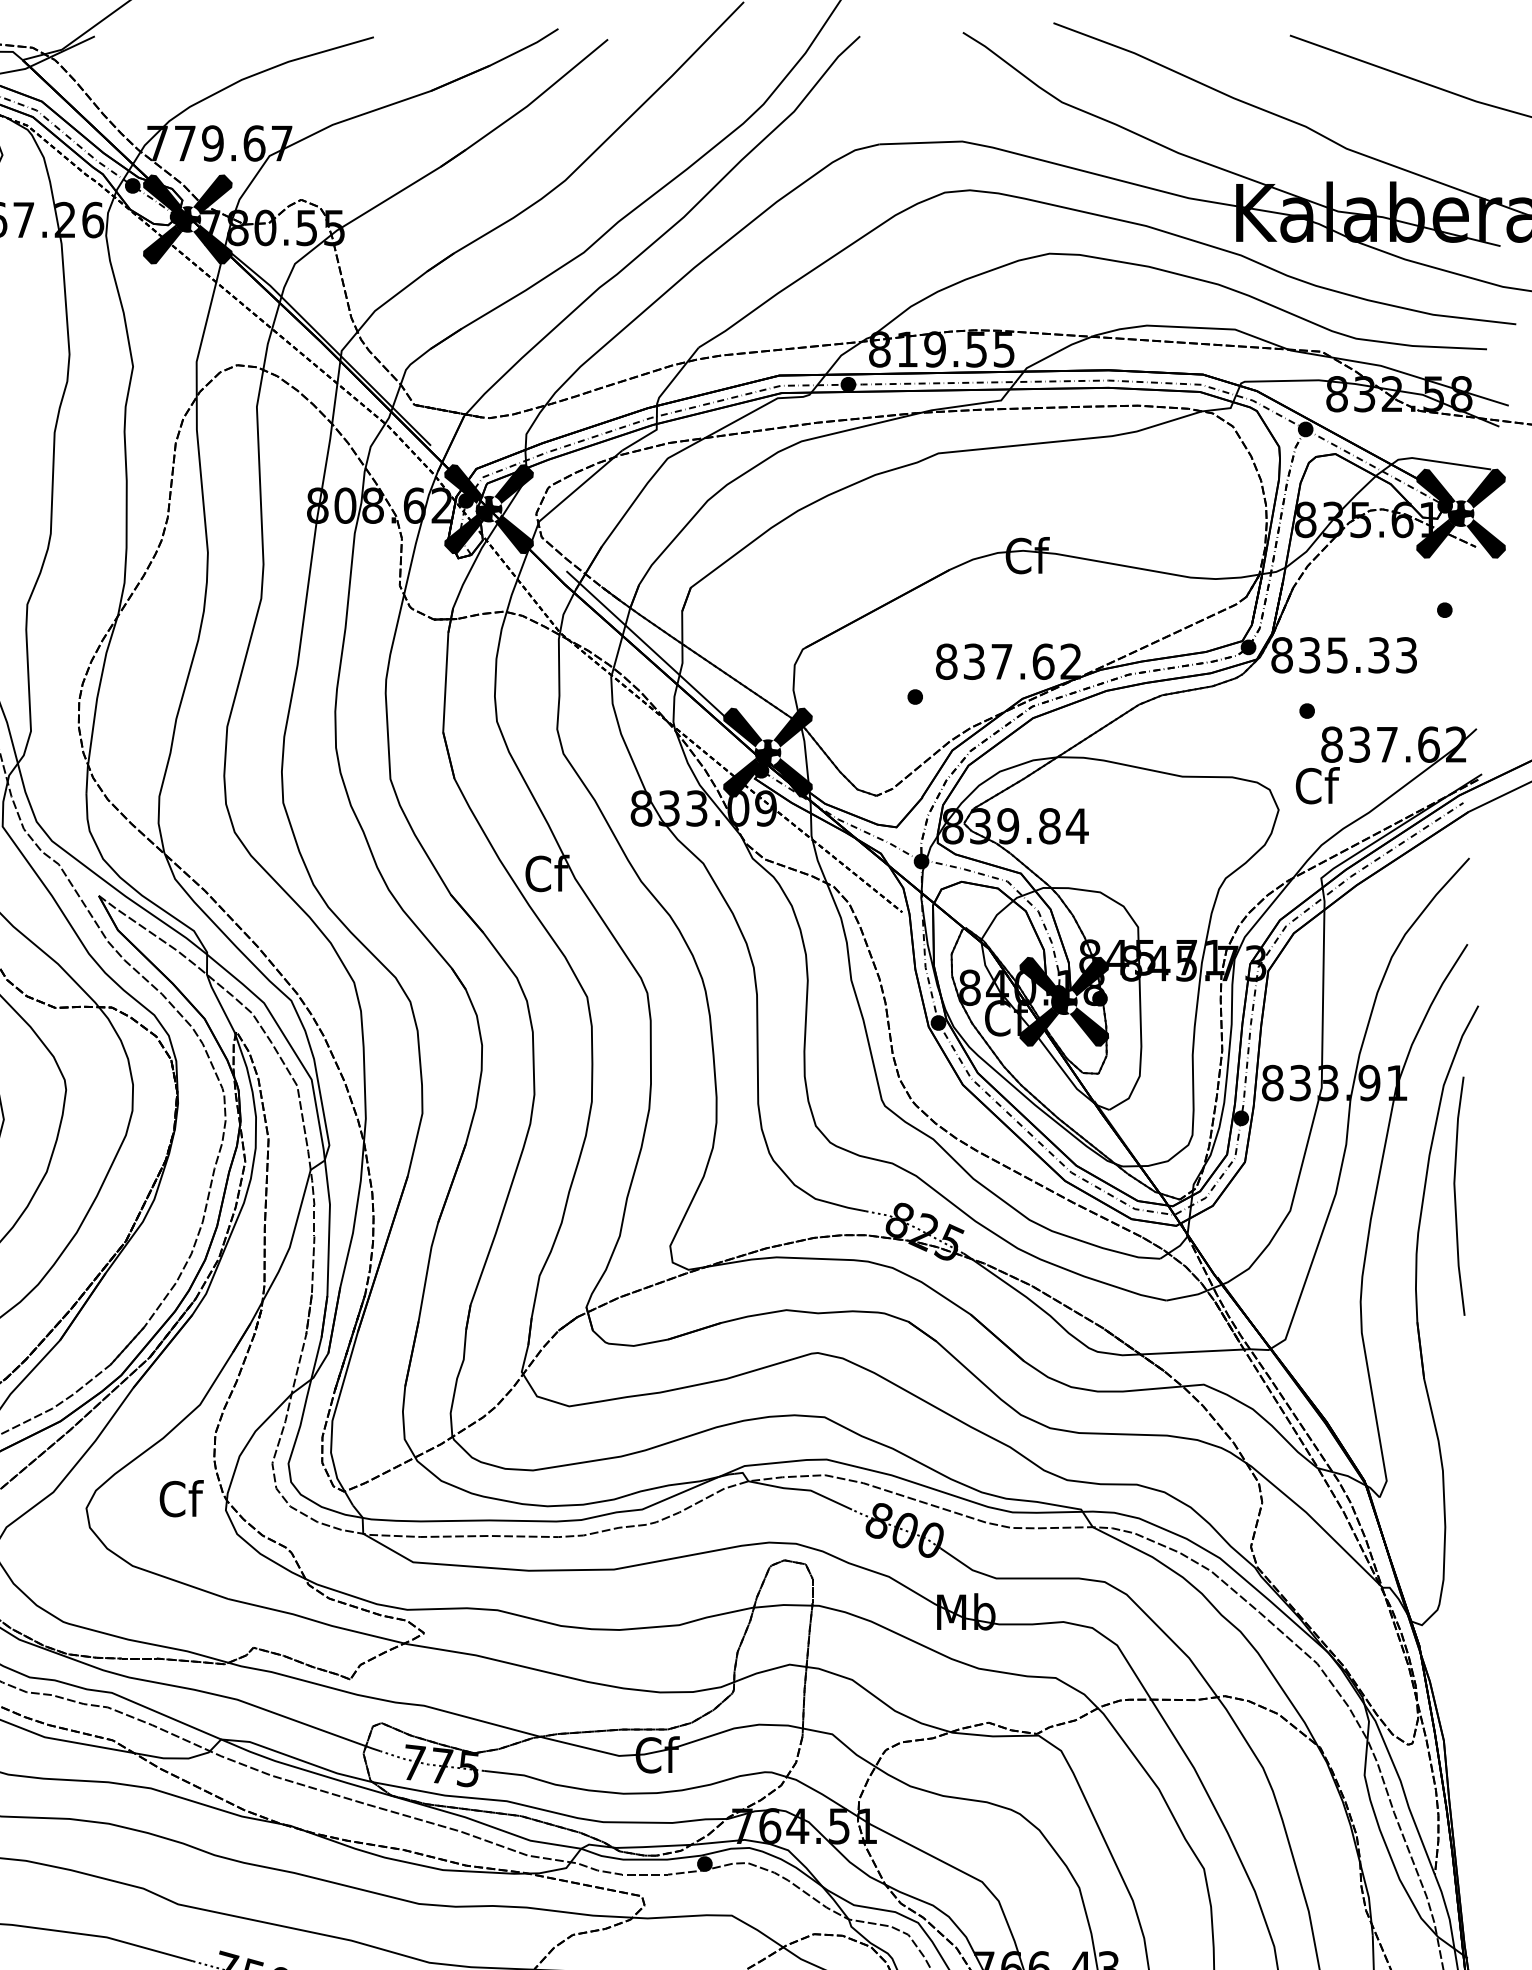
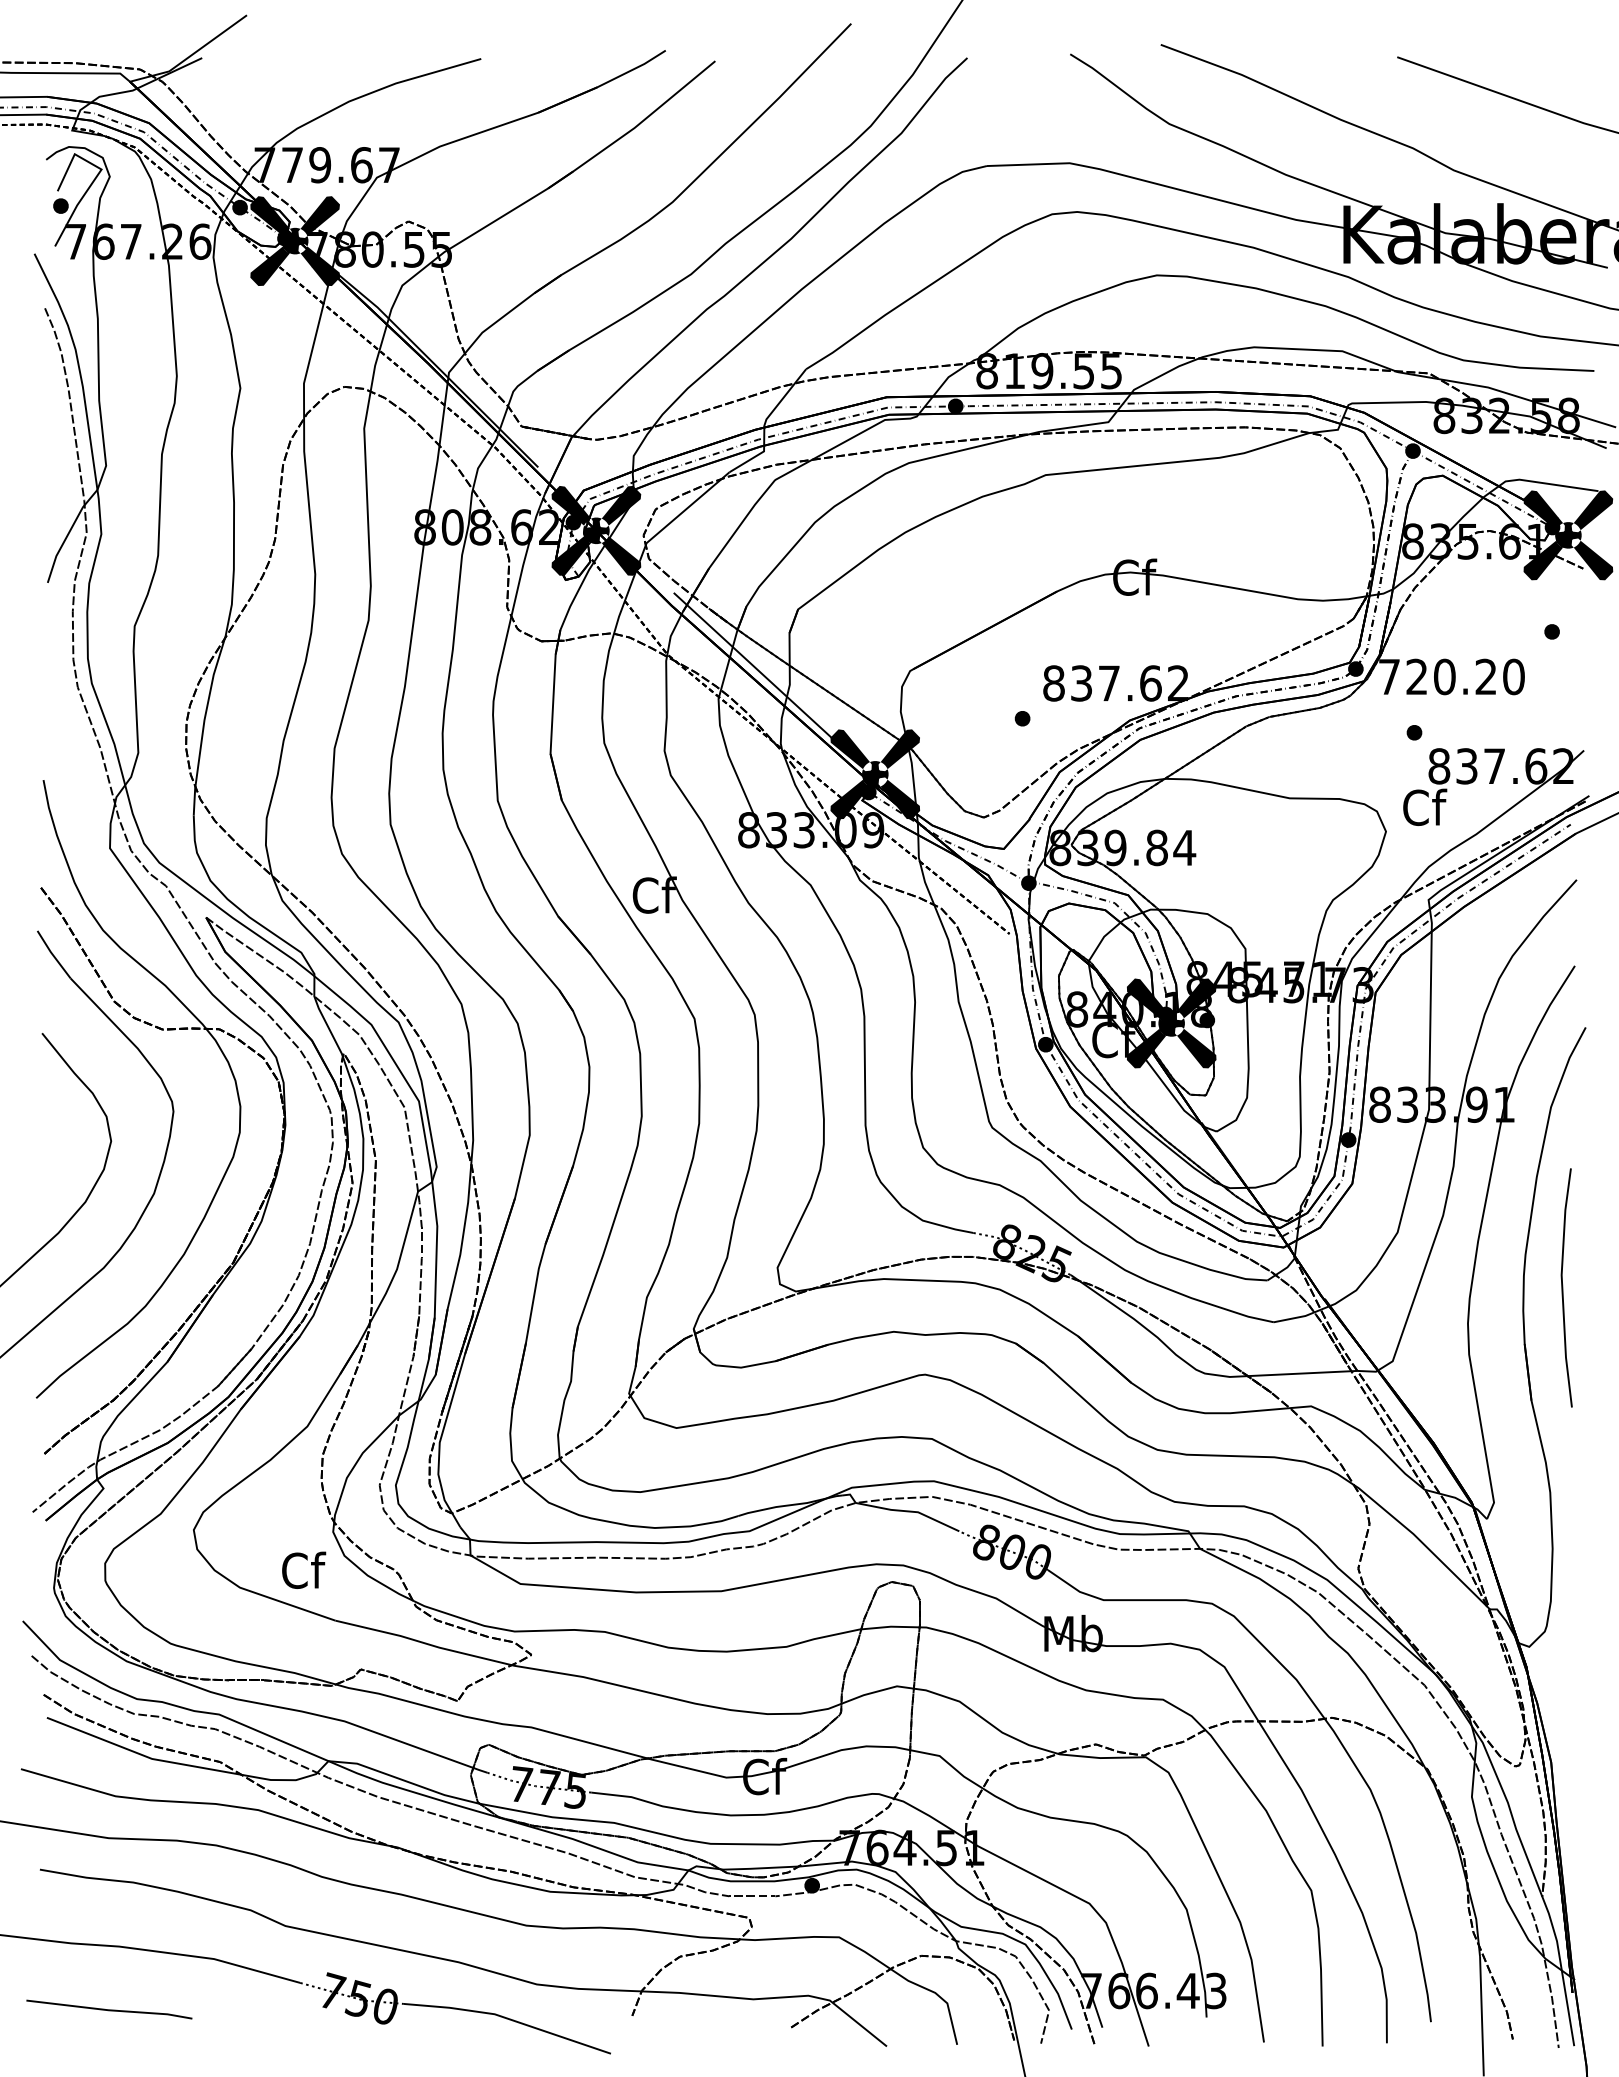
text: (1344, 654) -> (1451, 676), 835.33 -> 720.20
line: (1456, 1195) -> (1563, 1287), moved
text: (182, 1497) -> (304, 1569), moved

